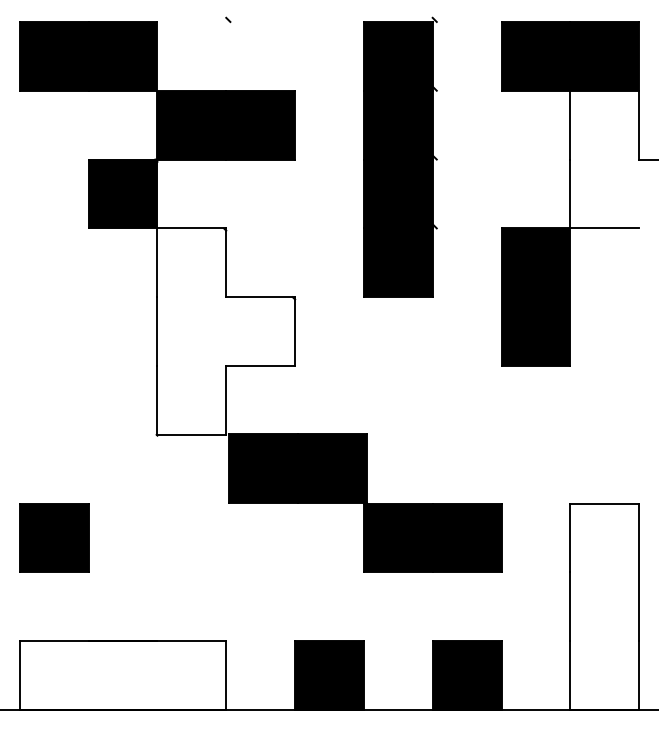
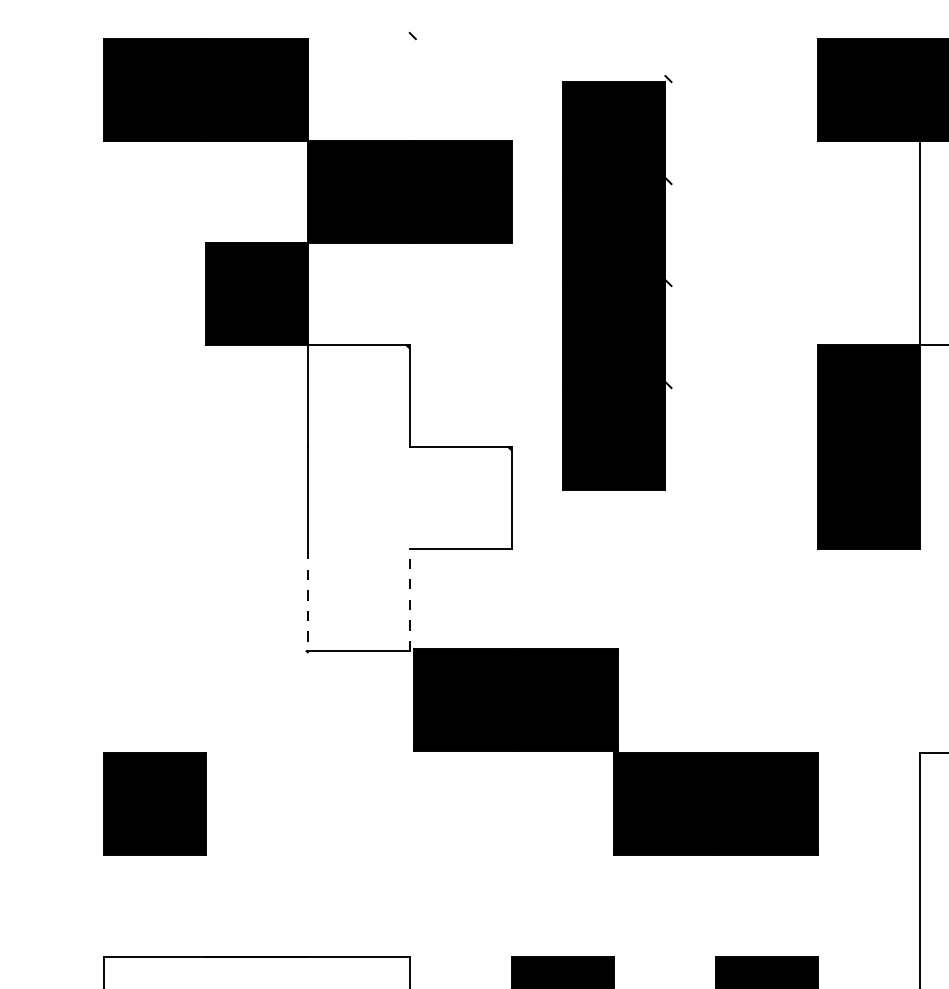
part: (400, 156) -> (617, 281), moved
line: (226, 399) -> (410, 598), solid -> dashed
line: (157, 400) -> (307, 600), solid -> dashed

